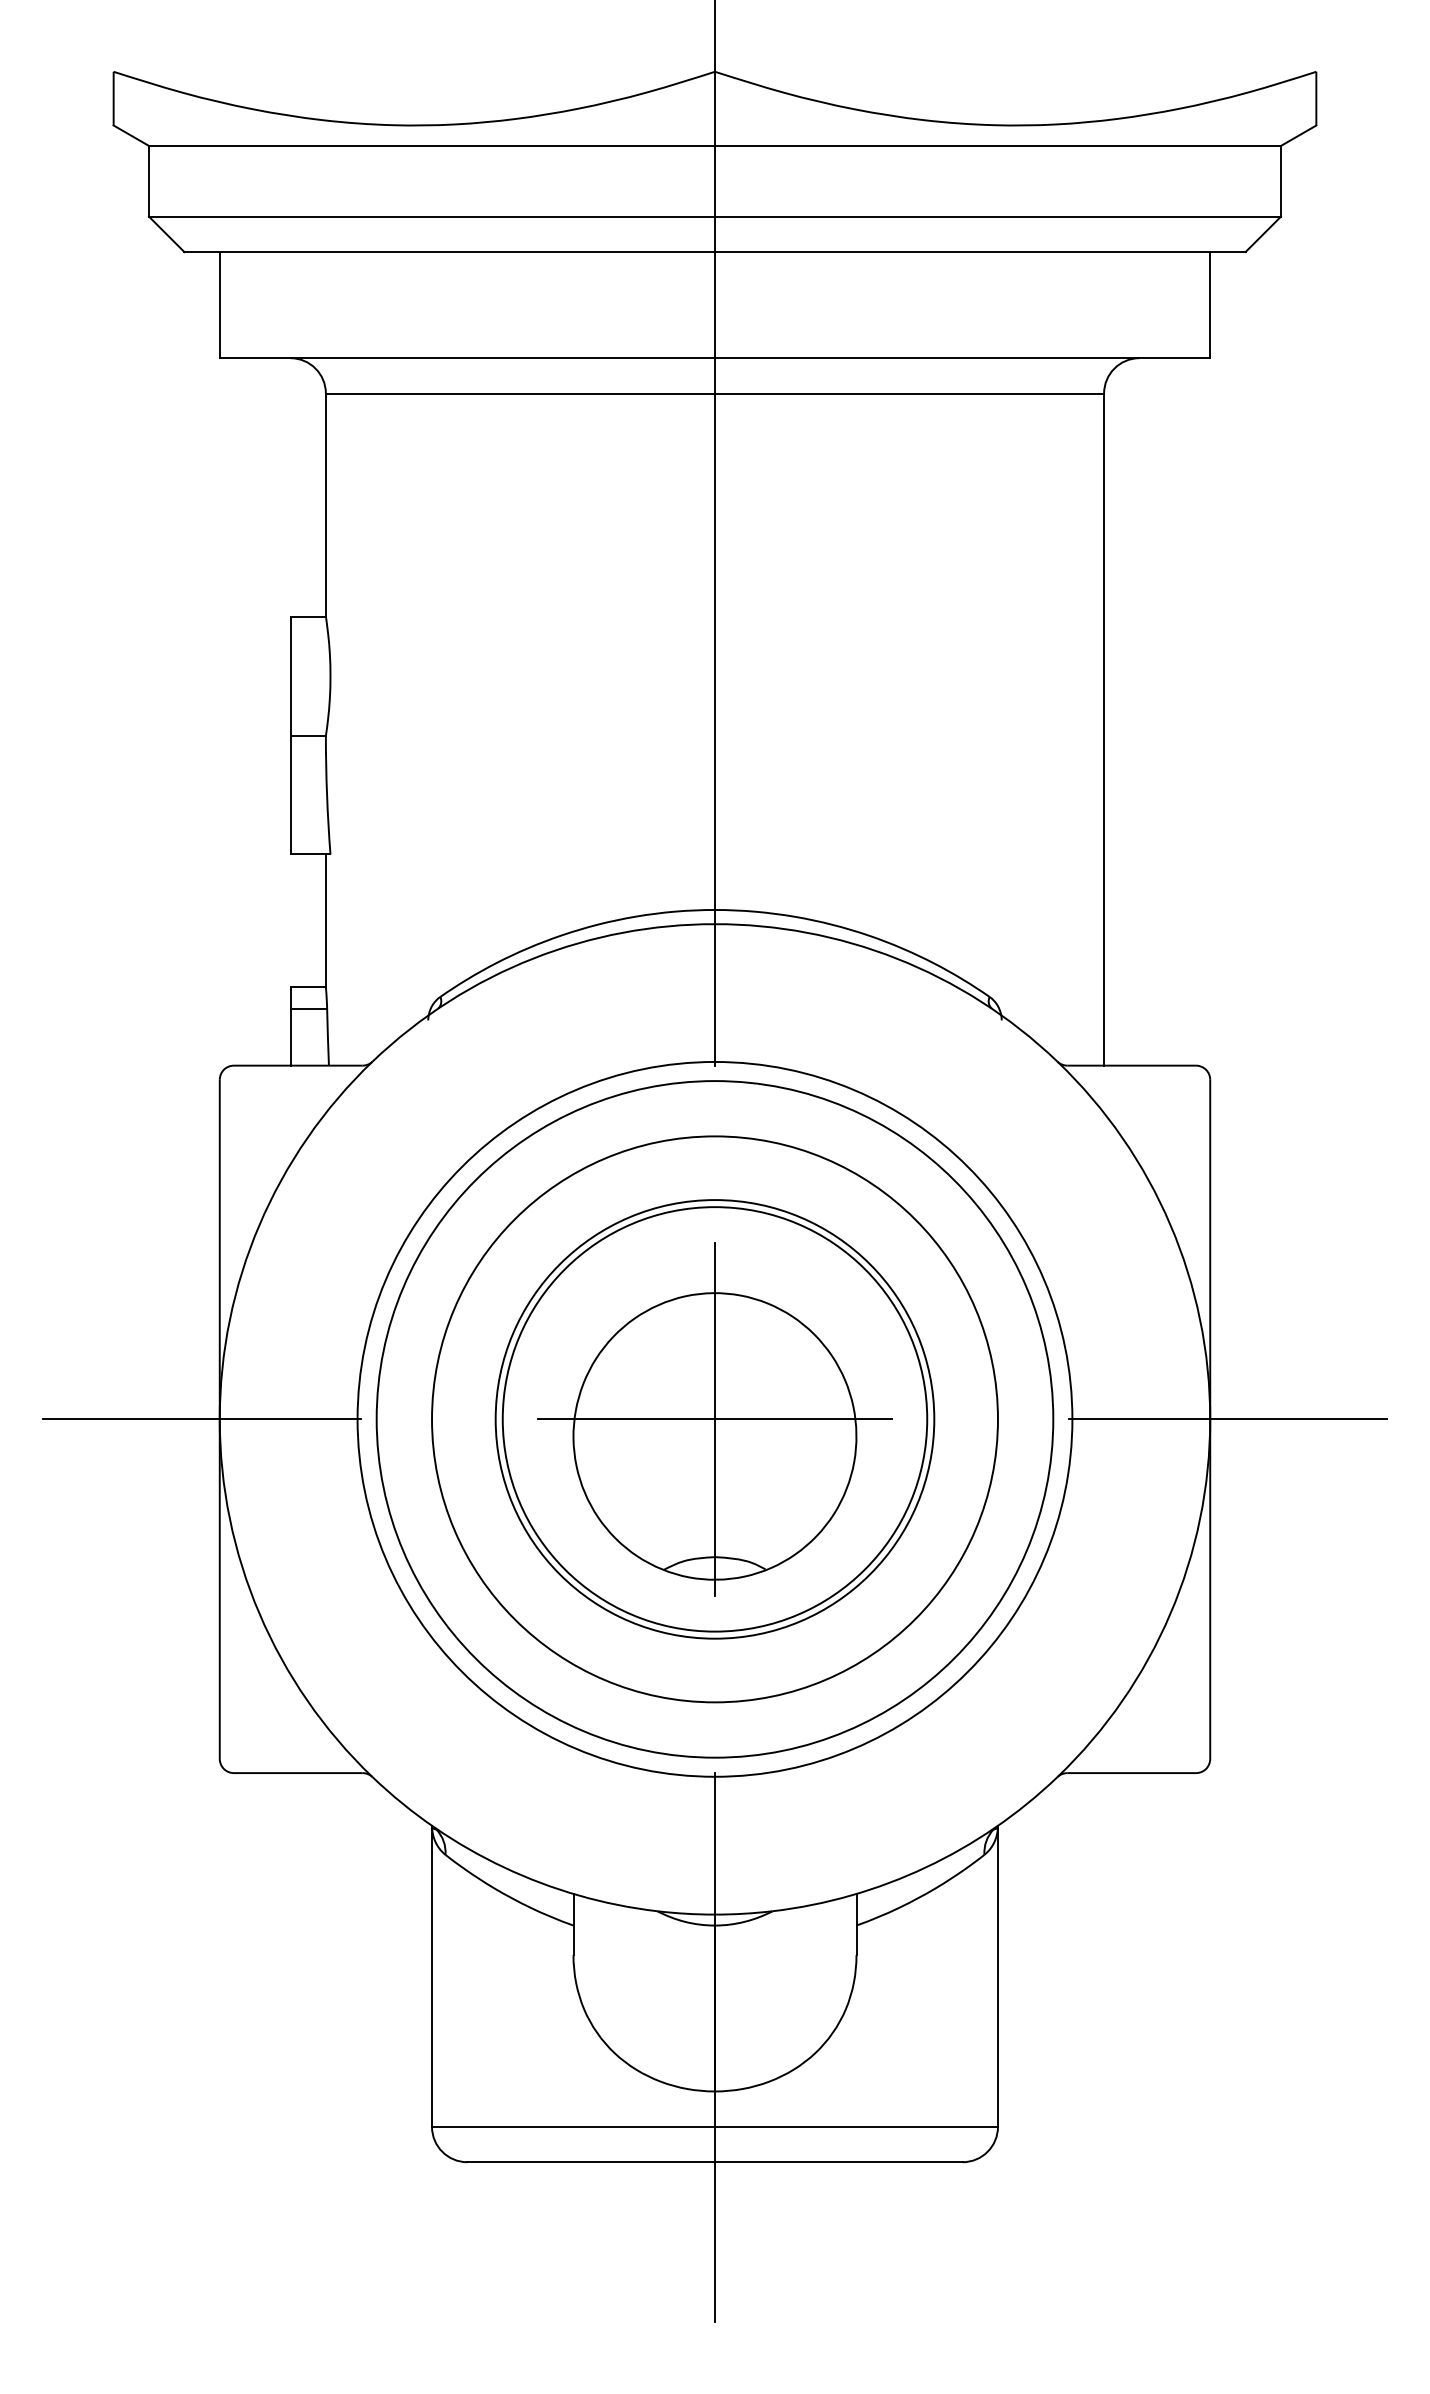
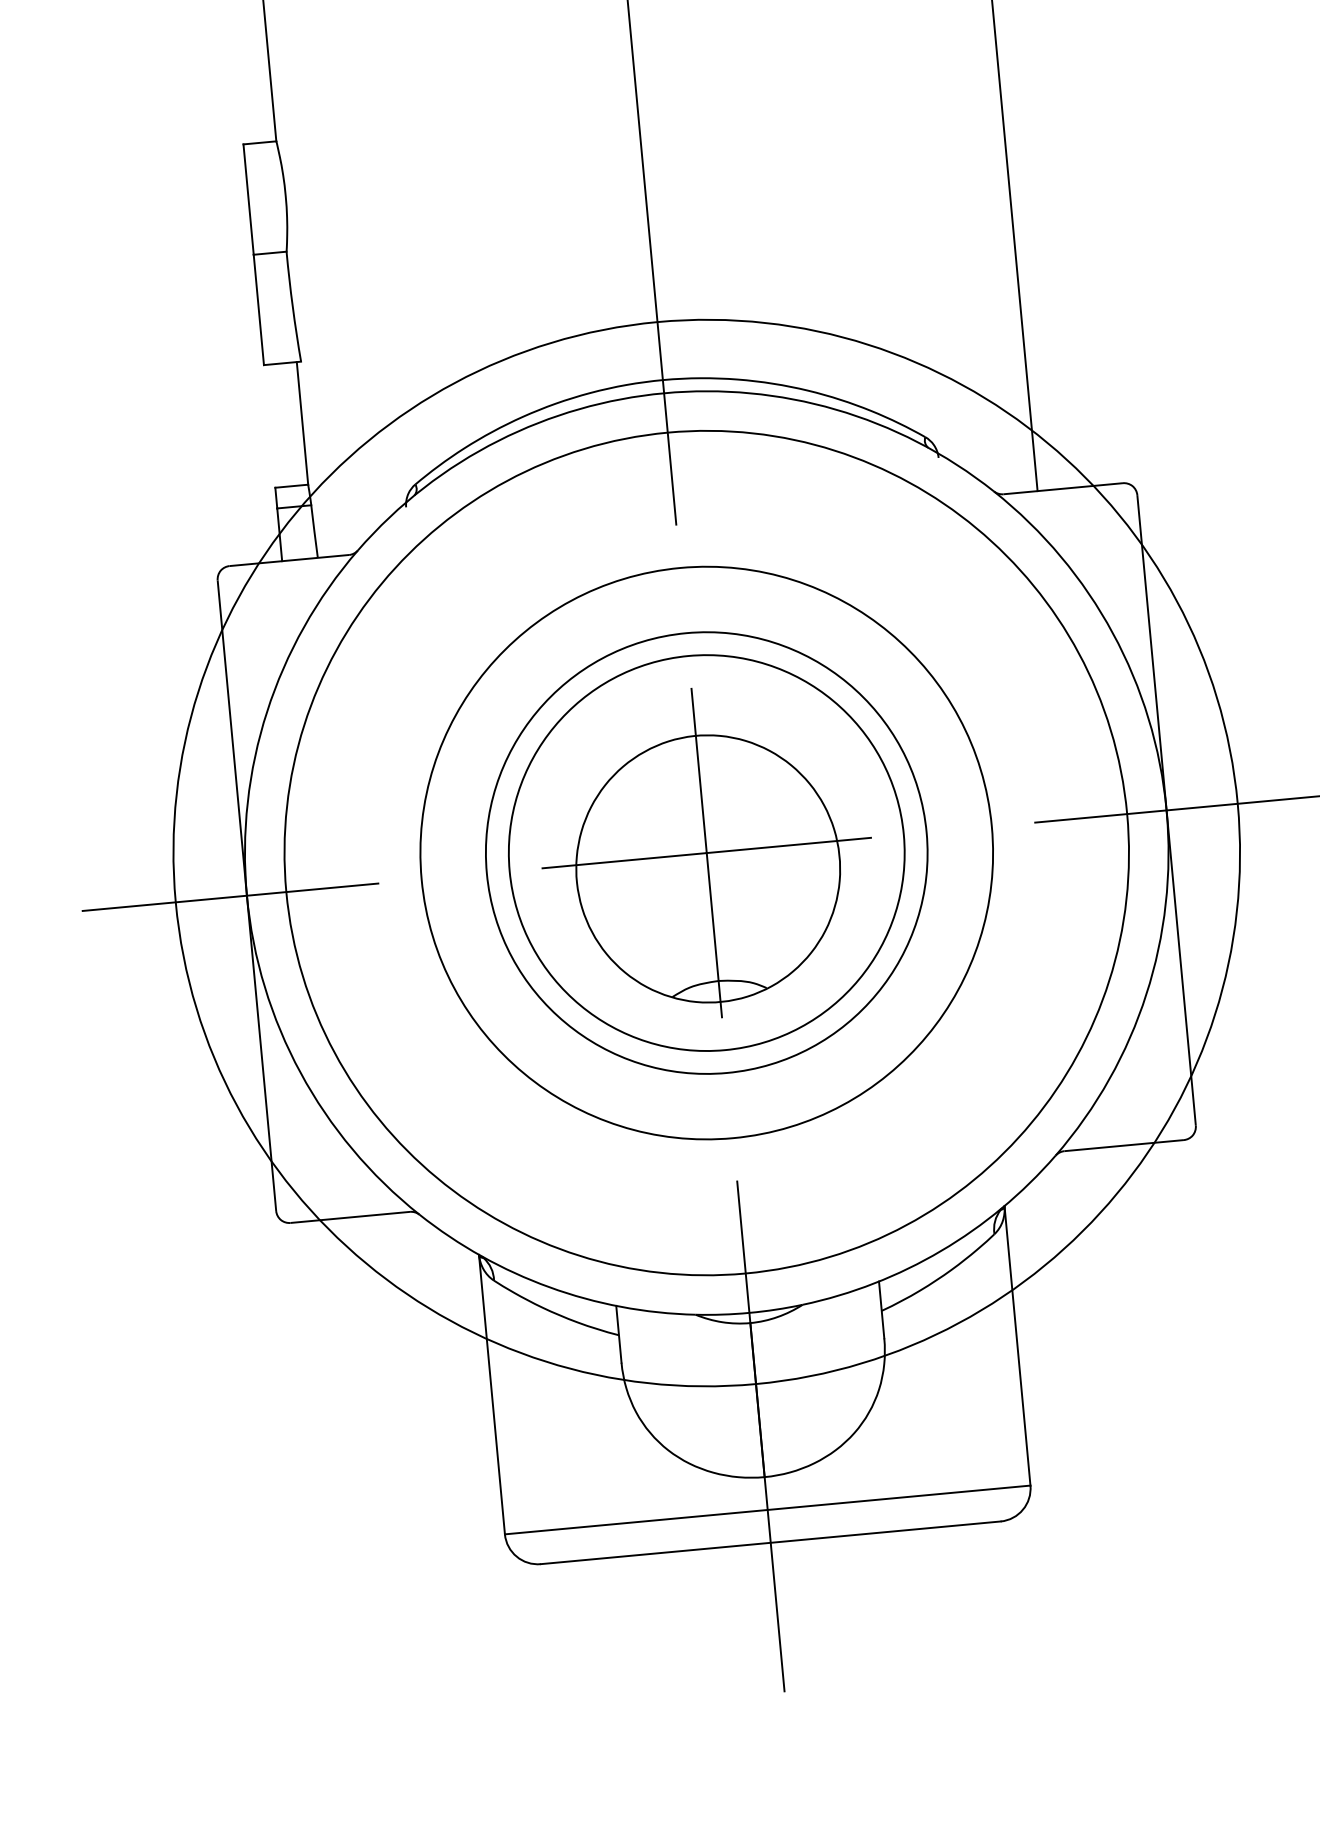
circle: (714, 1418) -> (706, 852), size x1.6
circle: (714, 1419) -> (706, 853), size x0.7
circle: (714, 1419) -> (706, 853), size x1.4
circle: (714, 1419) -> (706, 853), size x1.6

